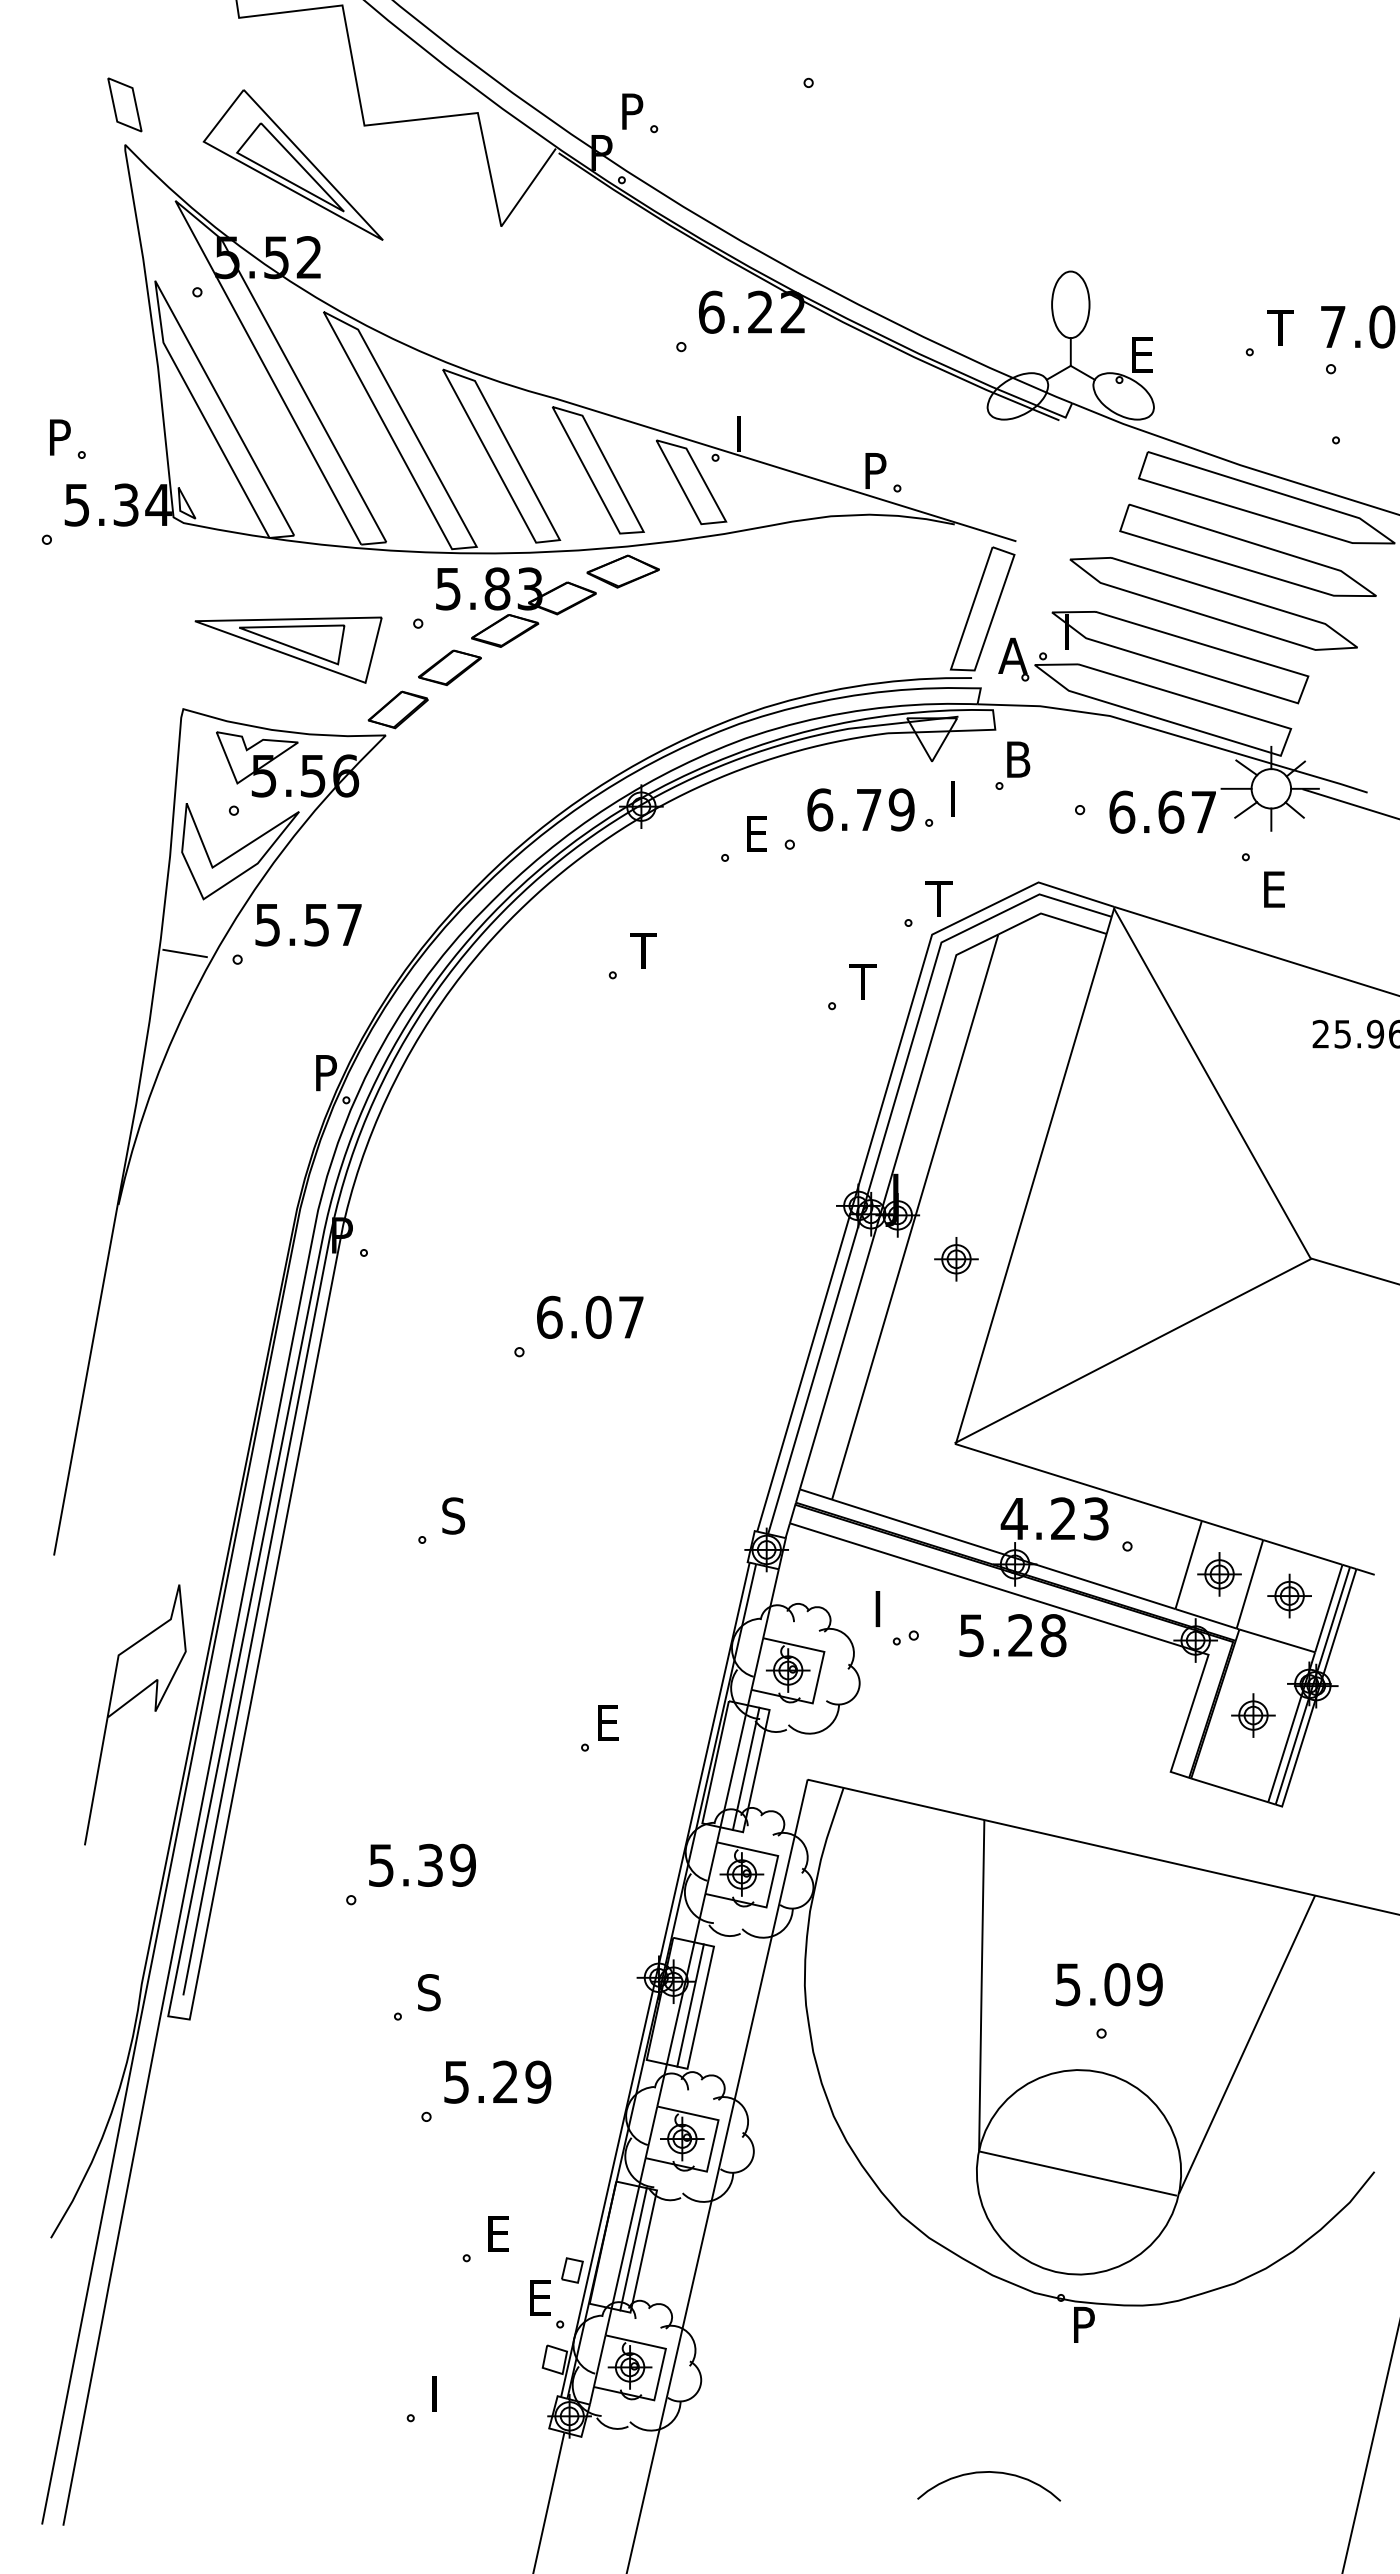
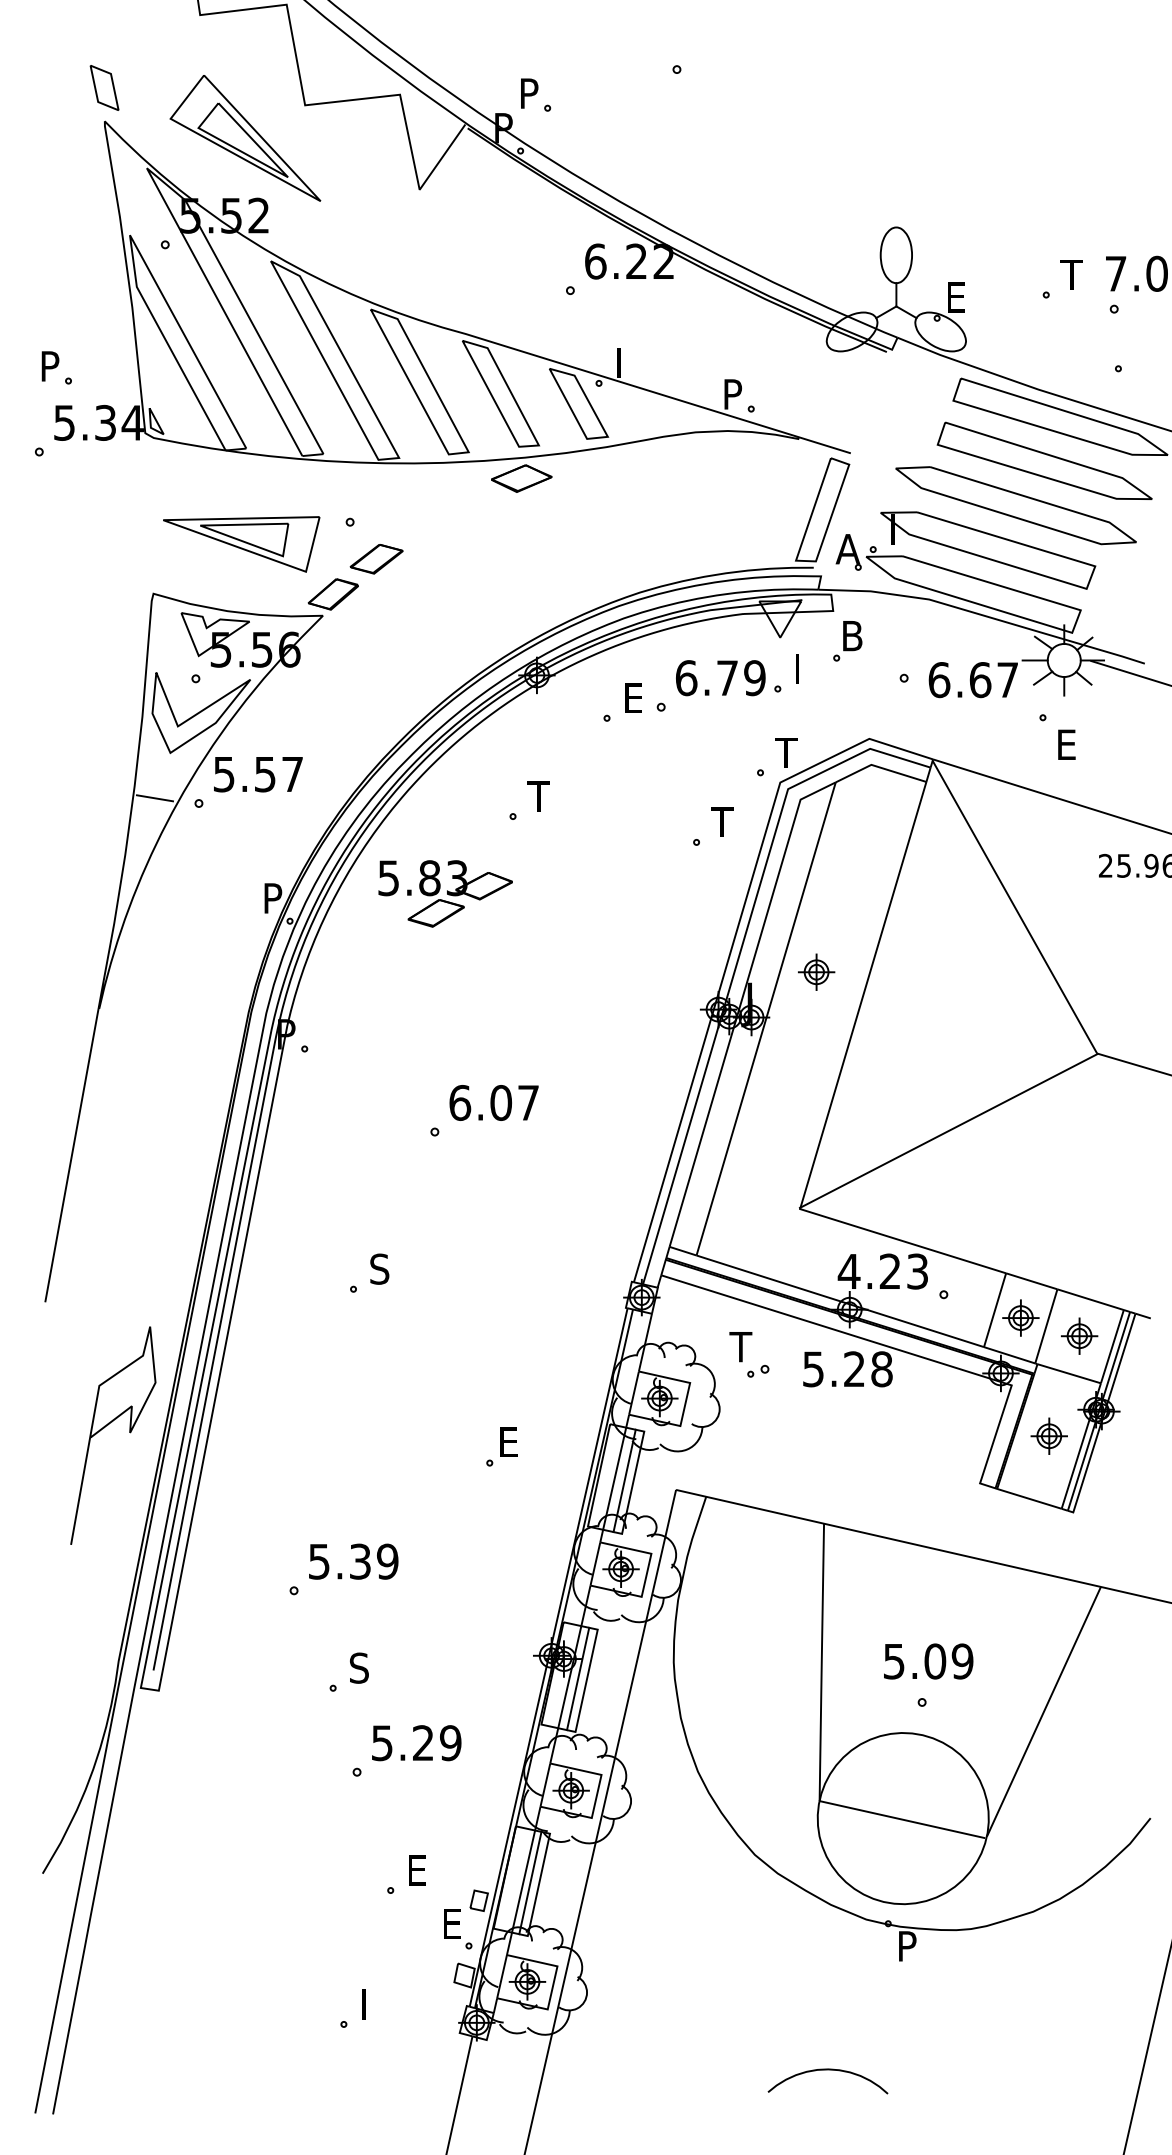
part: (516, 607) -> (445, 893), moved
part: (956, 1259) -> (816, 972), moved
text: (884, 1608) -> (740, 1346), I -> T

